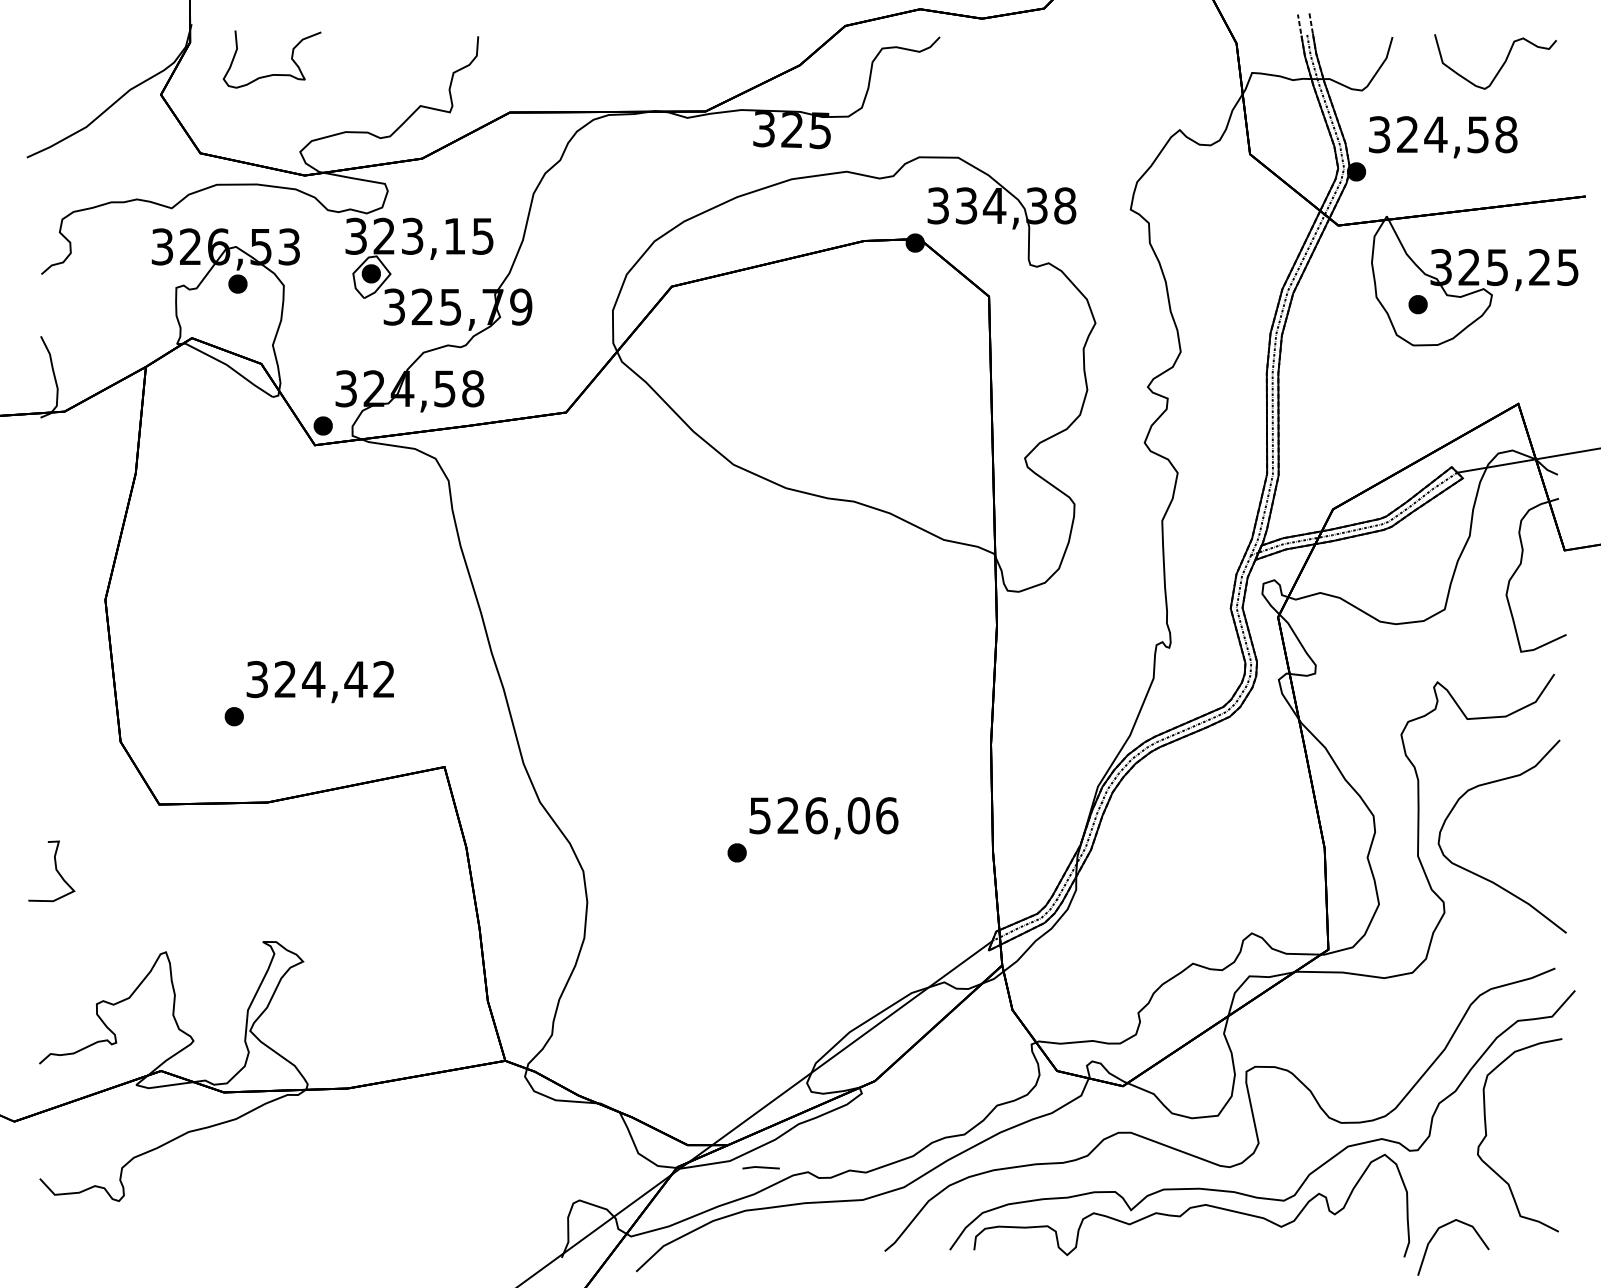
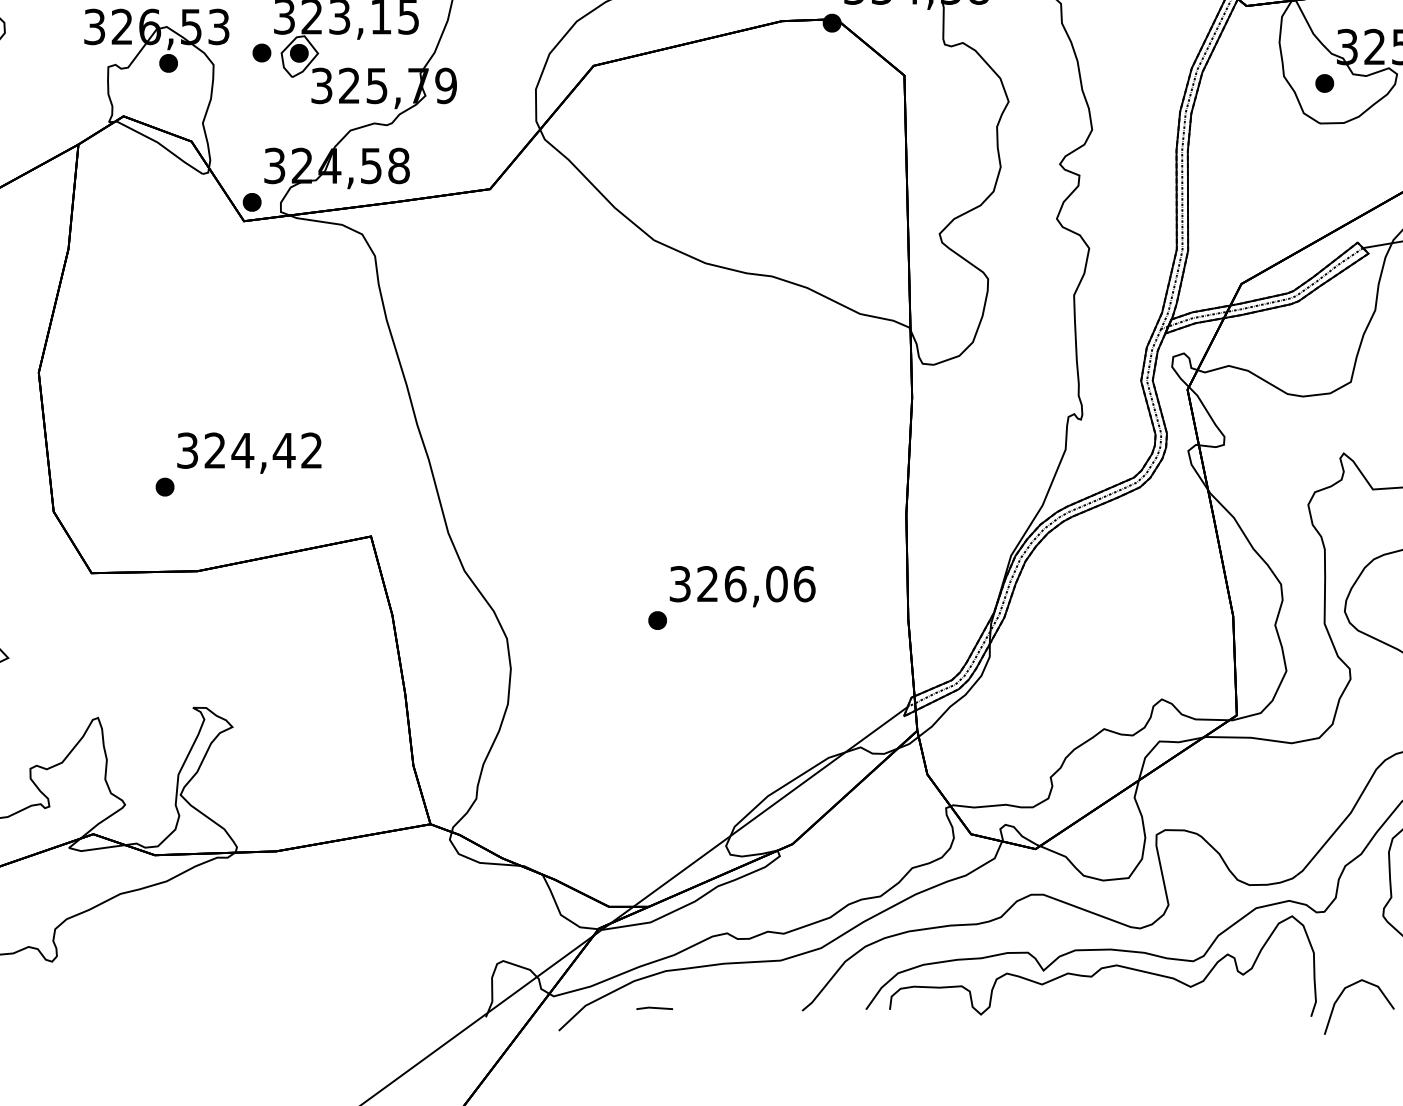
part: (332, 273) -> (261, 52), added
text: (760, 815) -> (680, 583), 526,06 -> 326,06
line: (760, 1167) -> (654, 1008), moved

